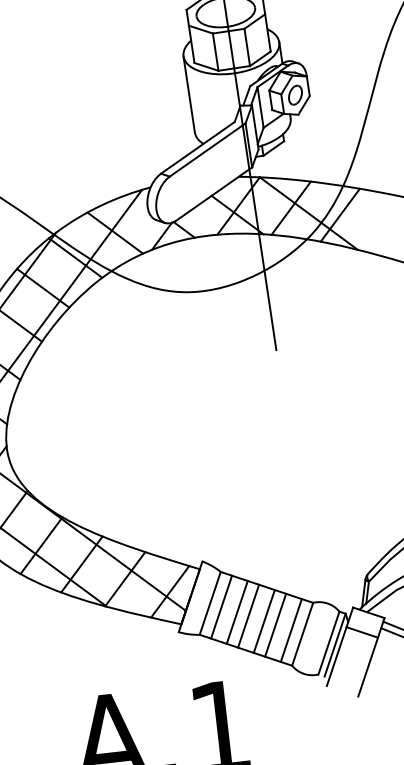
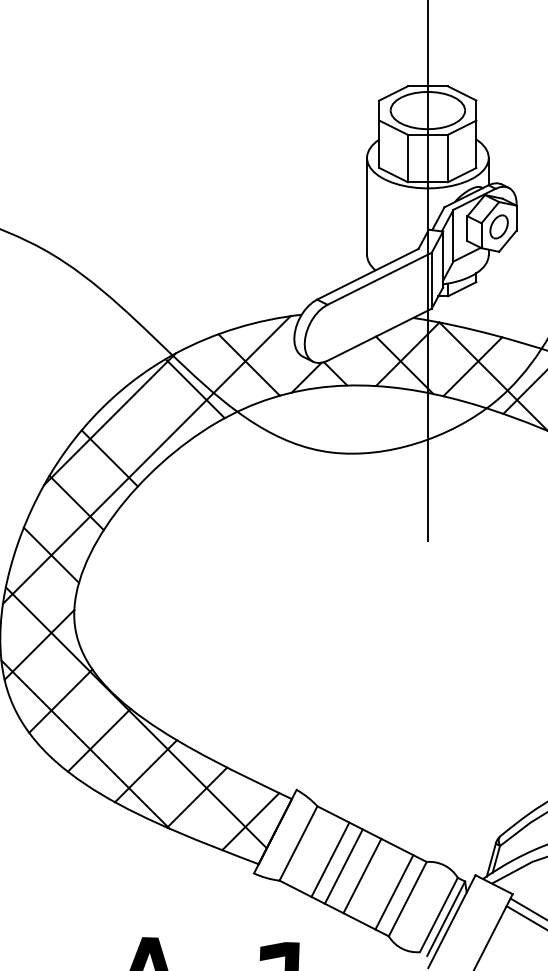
line: (43, 288) -> (149, 420), removed
line: (221, 607) -> (311, 850), removed
line: (275, 624) -> (375, 882), removed
line: (361, 632) -> (481, 907), removed

